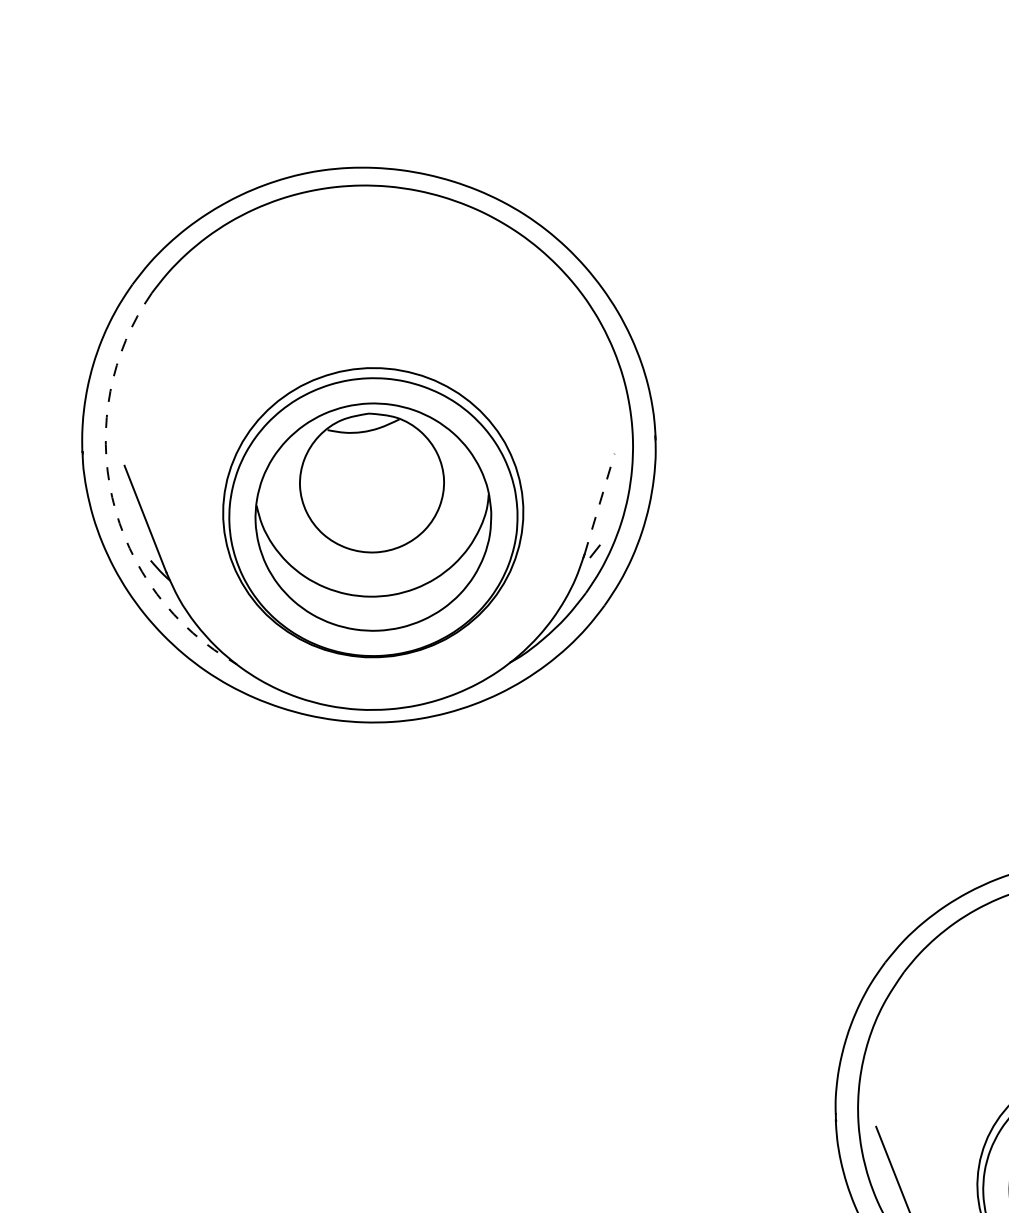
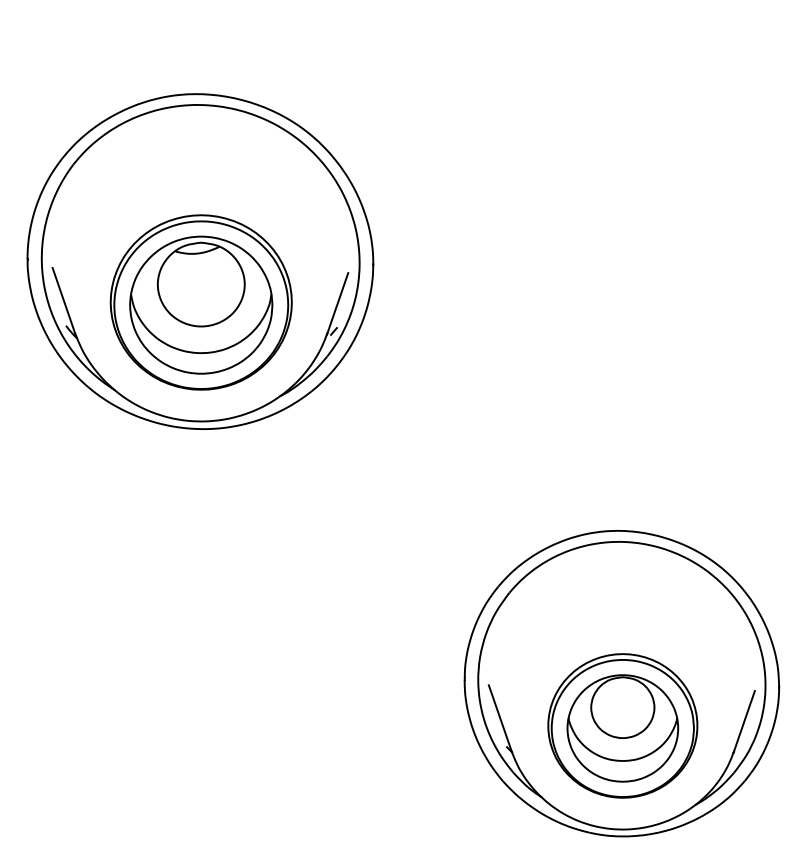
arc: (112, 497) -> (44, 286), dashed -> solid
line: (598, 504) -> (337, 303), dashed -> solid

